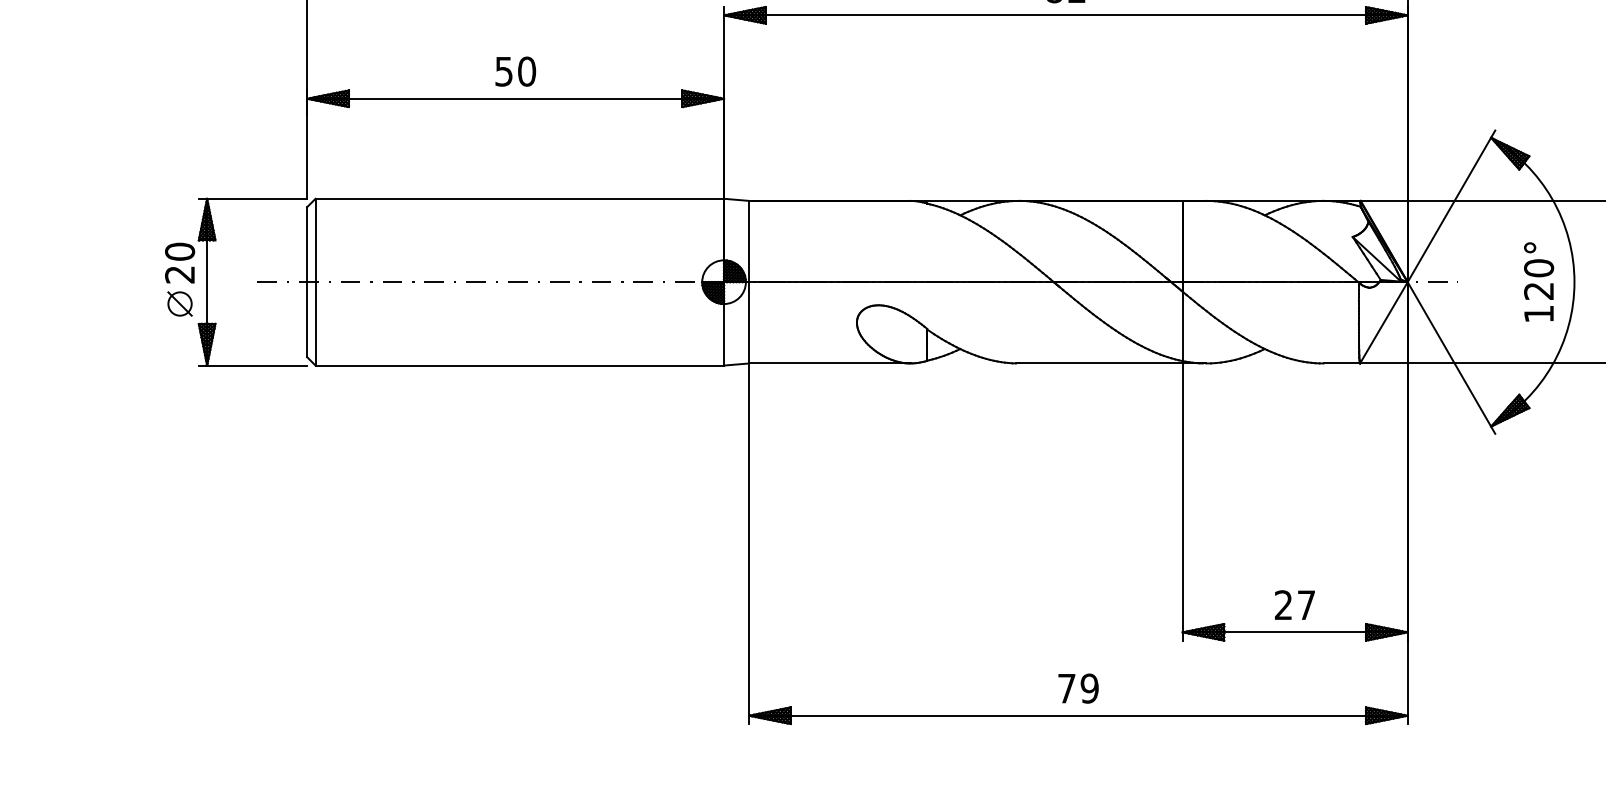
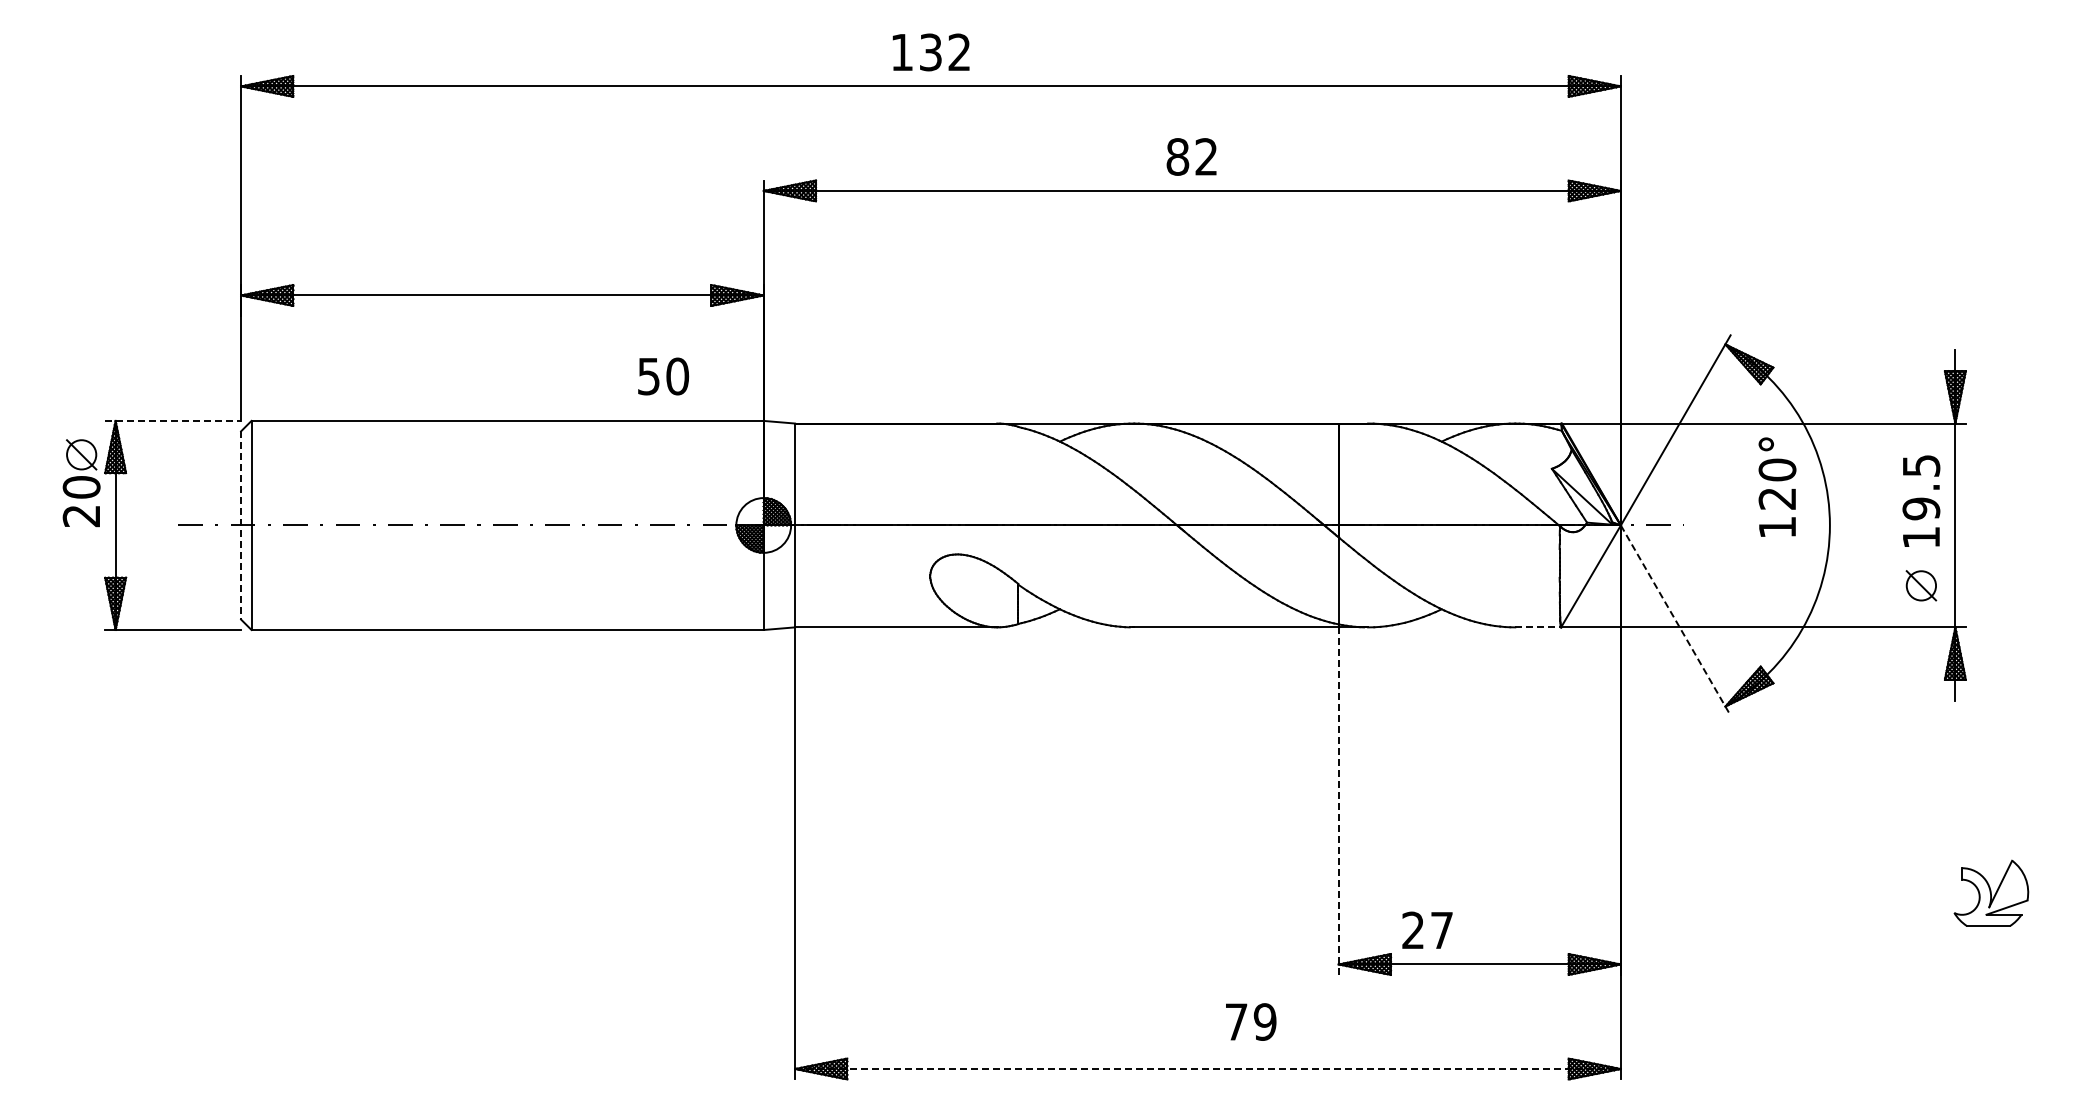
text: (515, 71) -> (663, 376), moved
line: (253, 198) -> (173, 420), solid -> dashed
text: (1539, 281) -> (1777, 486), moved
line: (307, 282) -> (241, 525), solid -> dashed
part: (179, 303) -> (81, 454), moved
line: (1451, 357) -> (1675, 620), solid -> dashed
line: (1342, 363) -> (1538, 627), solid -> dashed
line: (1182, 502) -> (1338, 801), solid -> dashed
text: (1294, 604) -> (1427, 929), moved
text: (1078, 688) -> (1251, 1021), moved
line: (1078, 716) -> (1207, 1069), solid -> dashed

